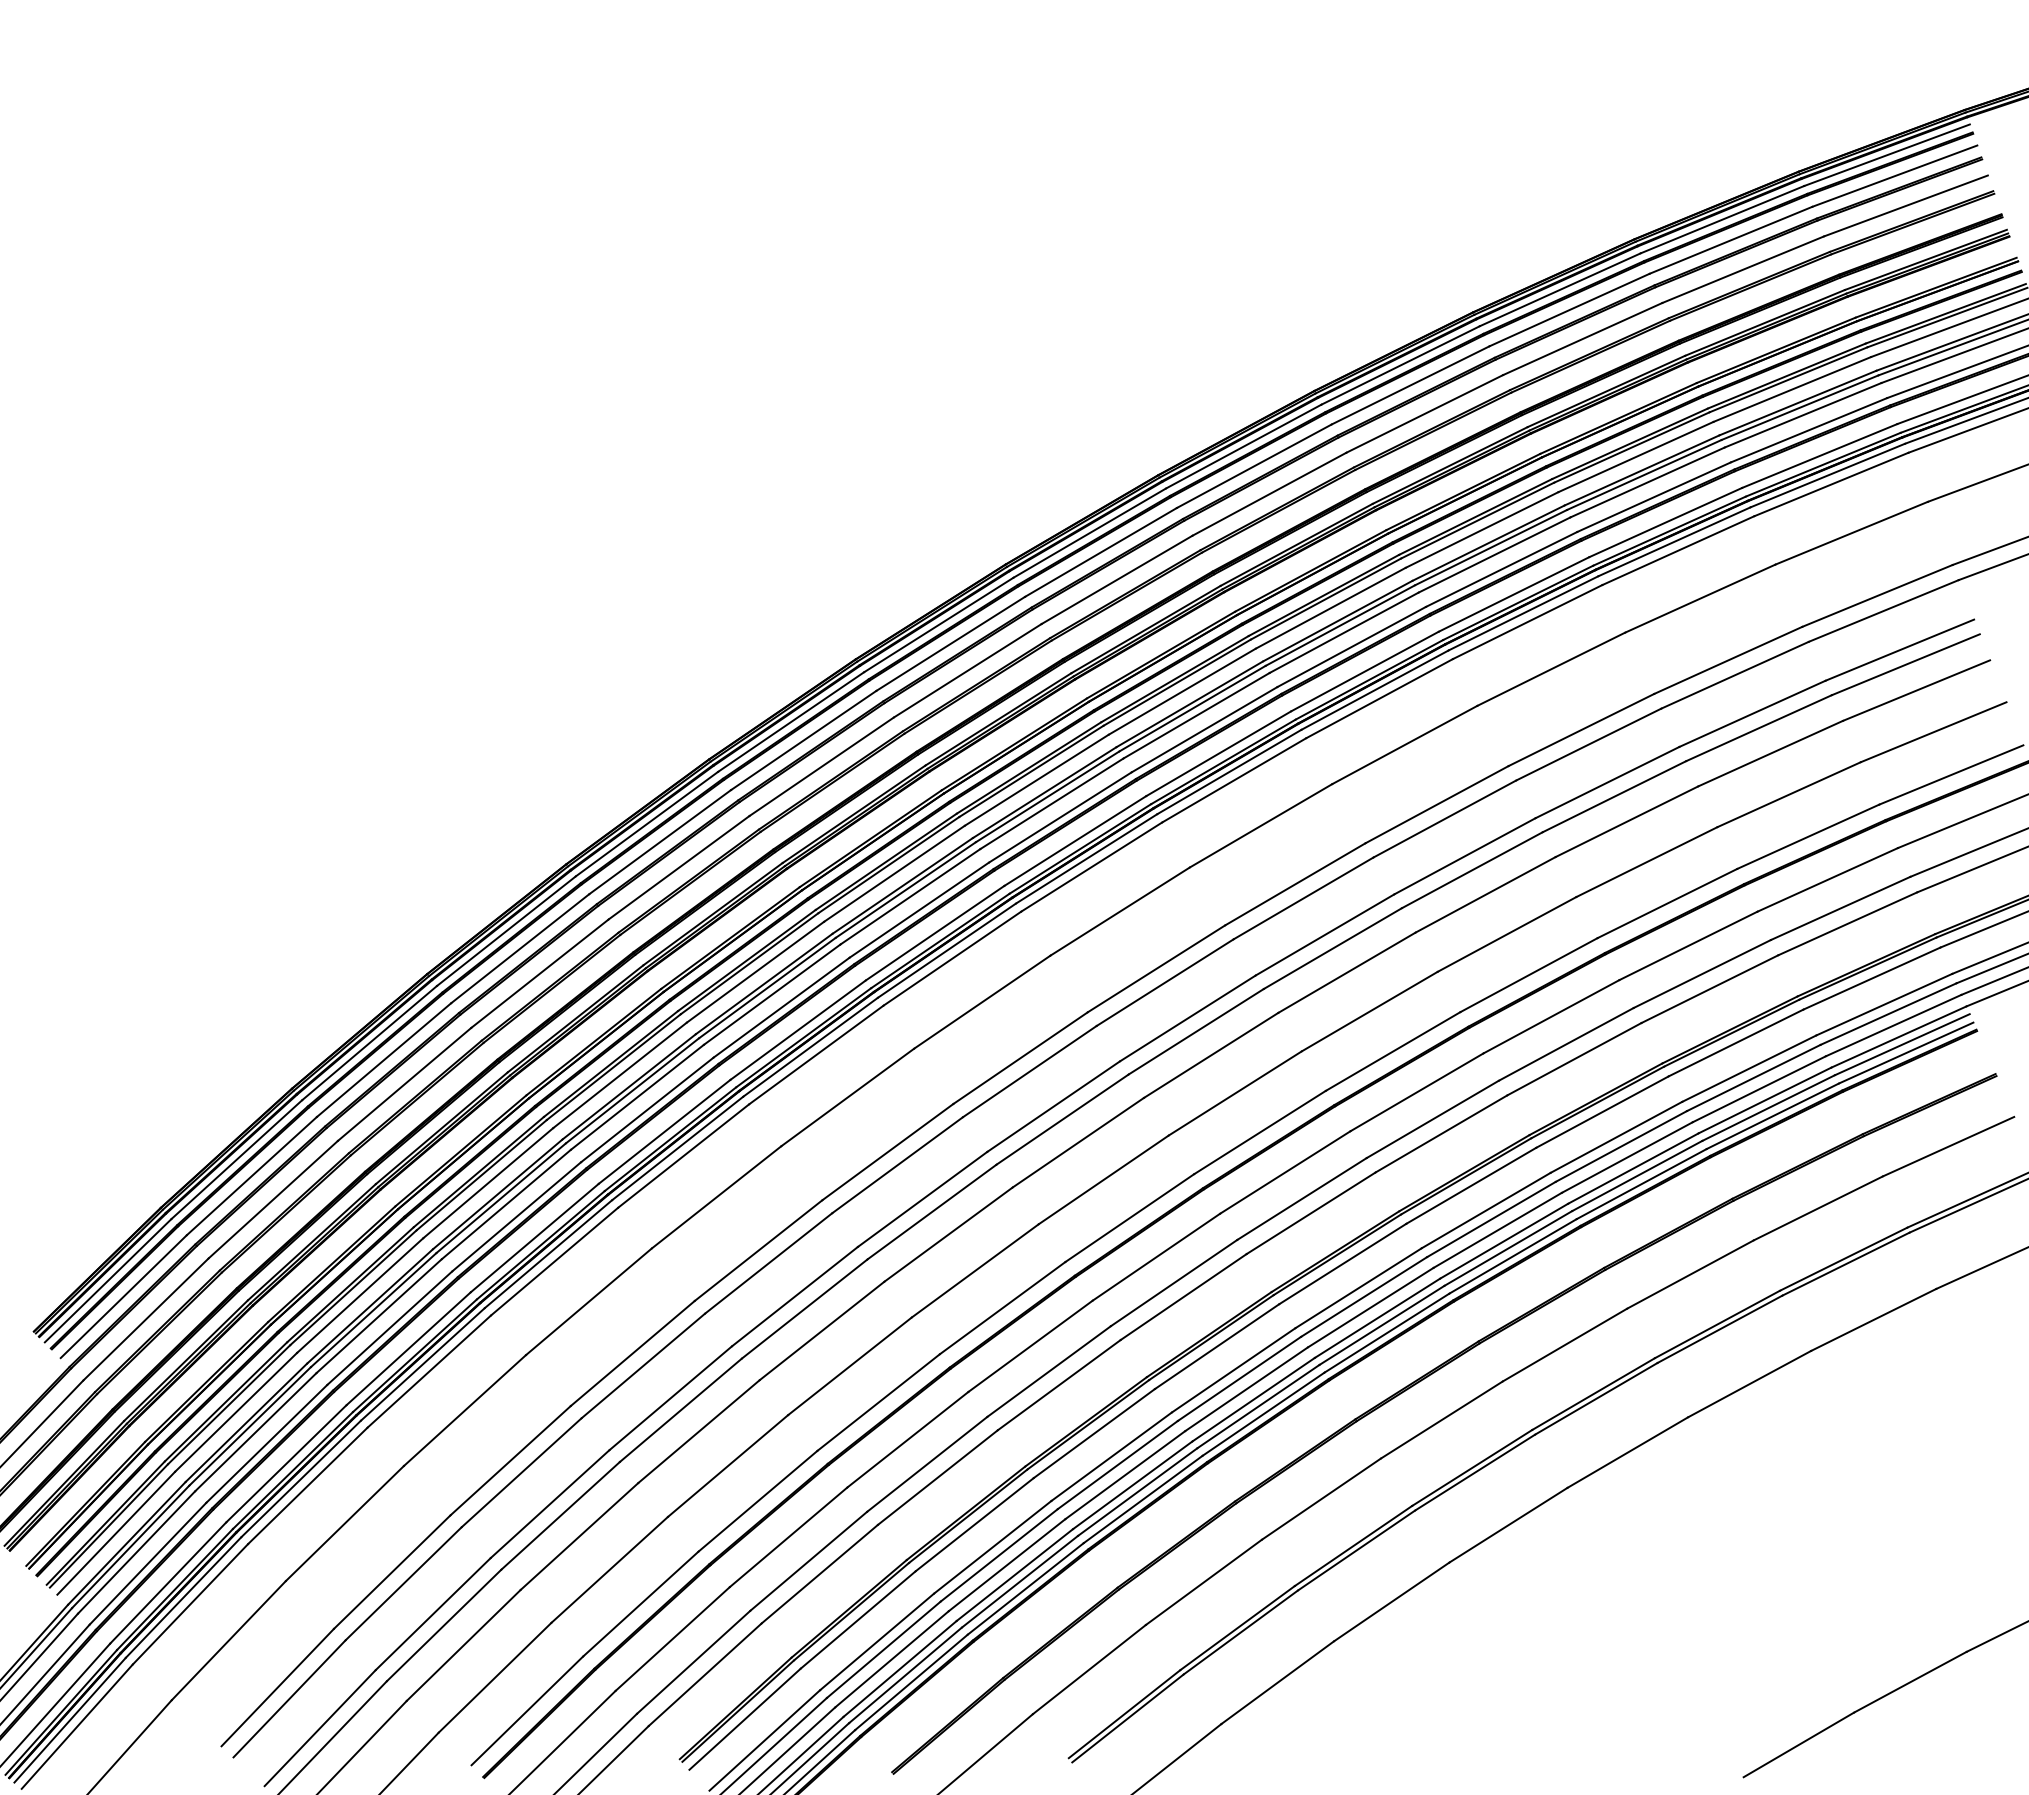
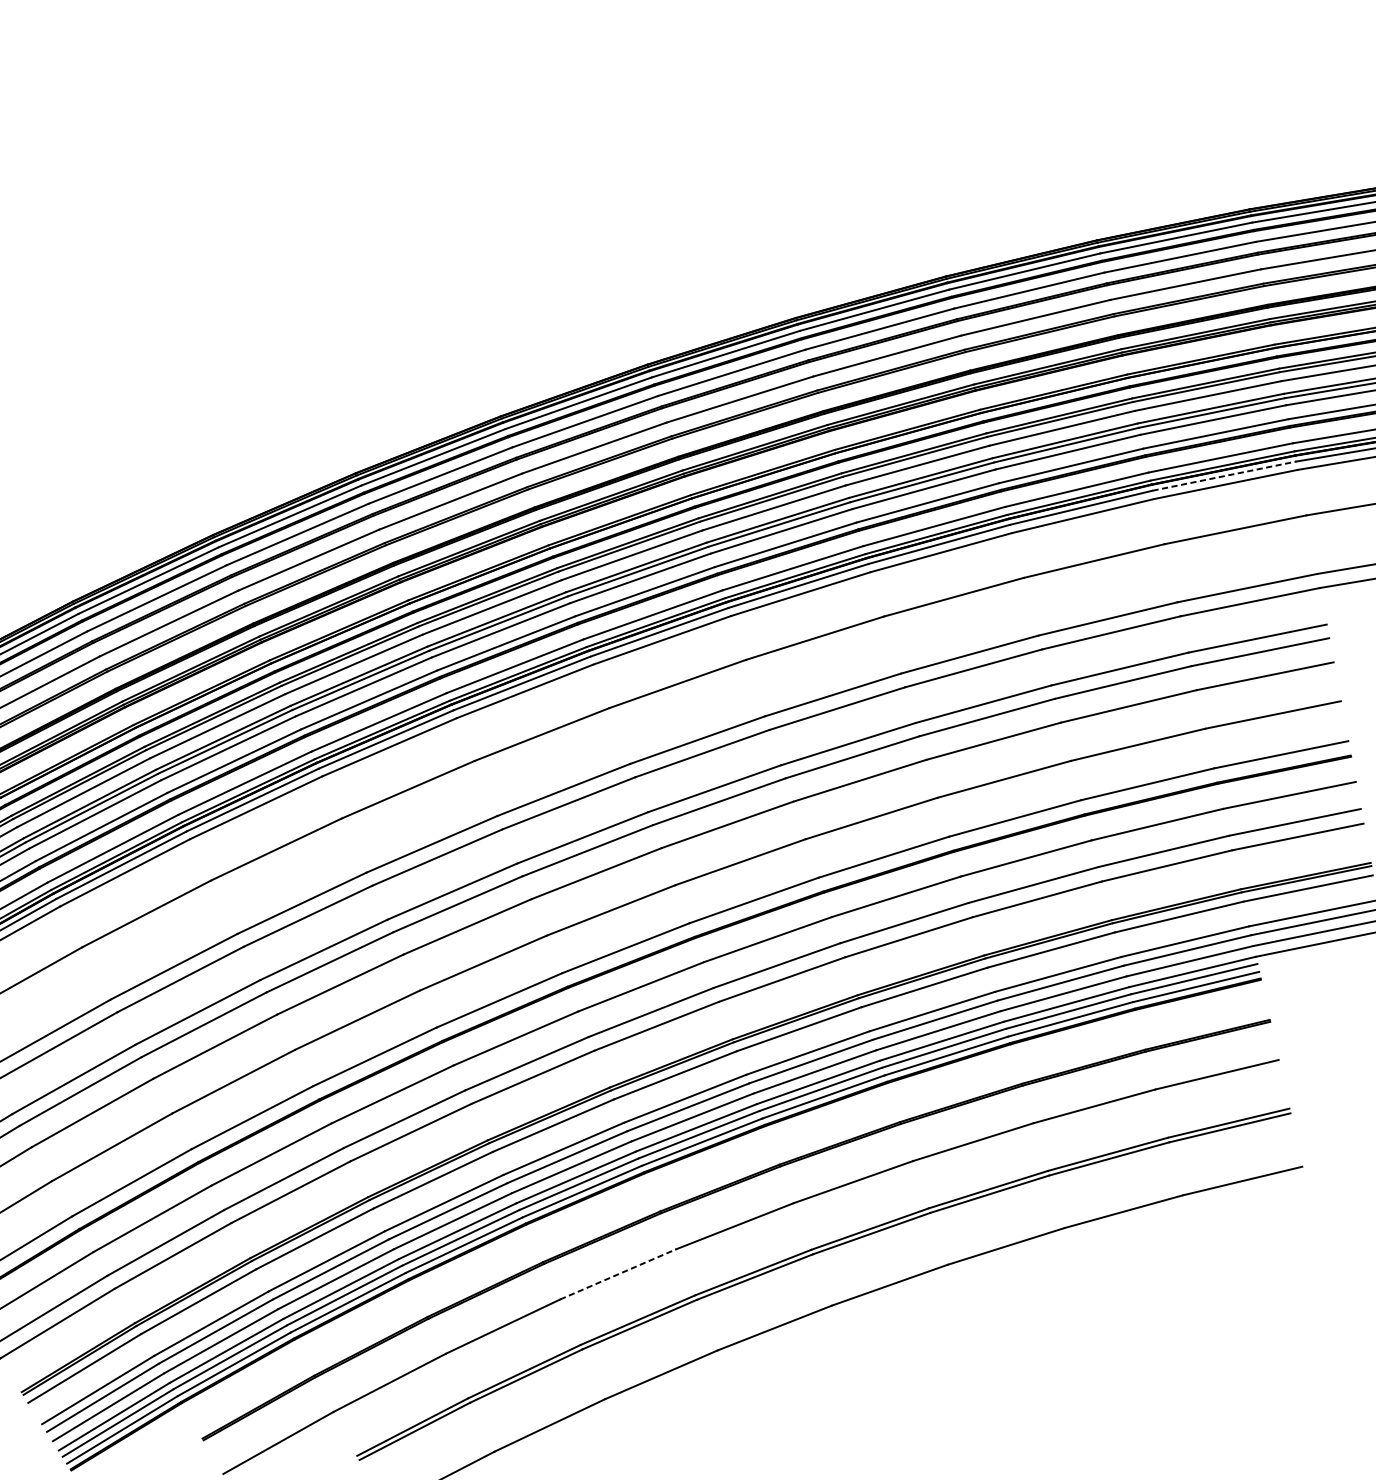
line: (1827, 475) -> (1224, 476), solid -> dashed
line: (1321, 1498) -> (618, 1273), solid -> dashed

